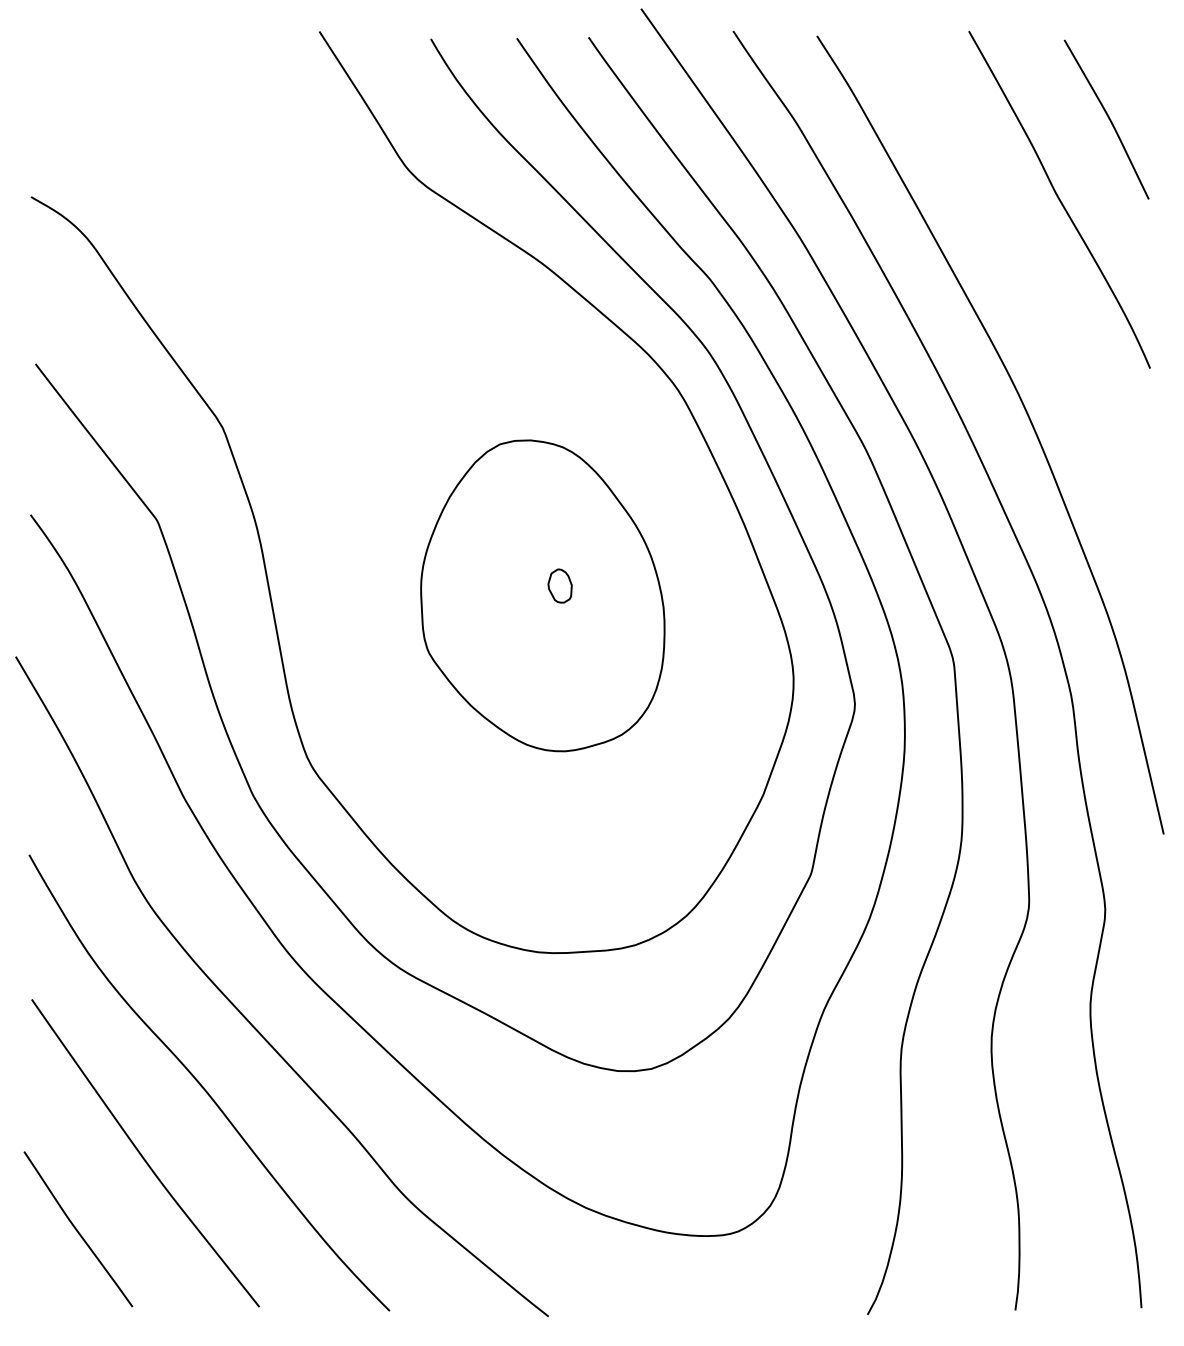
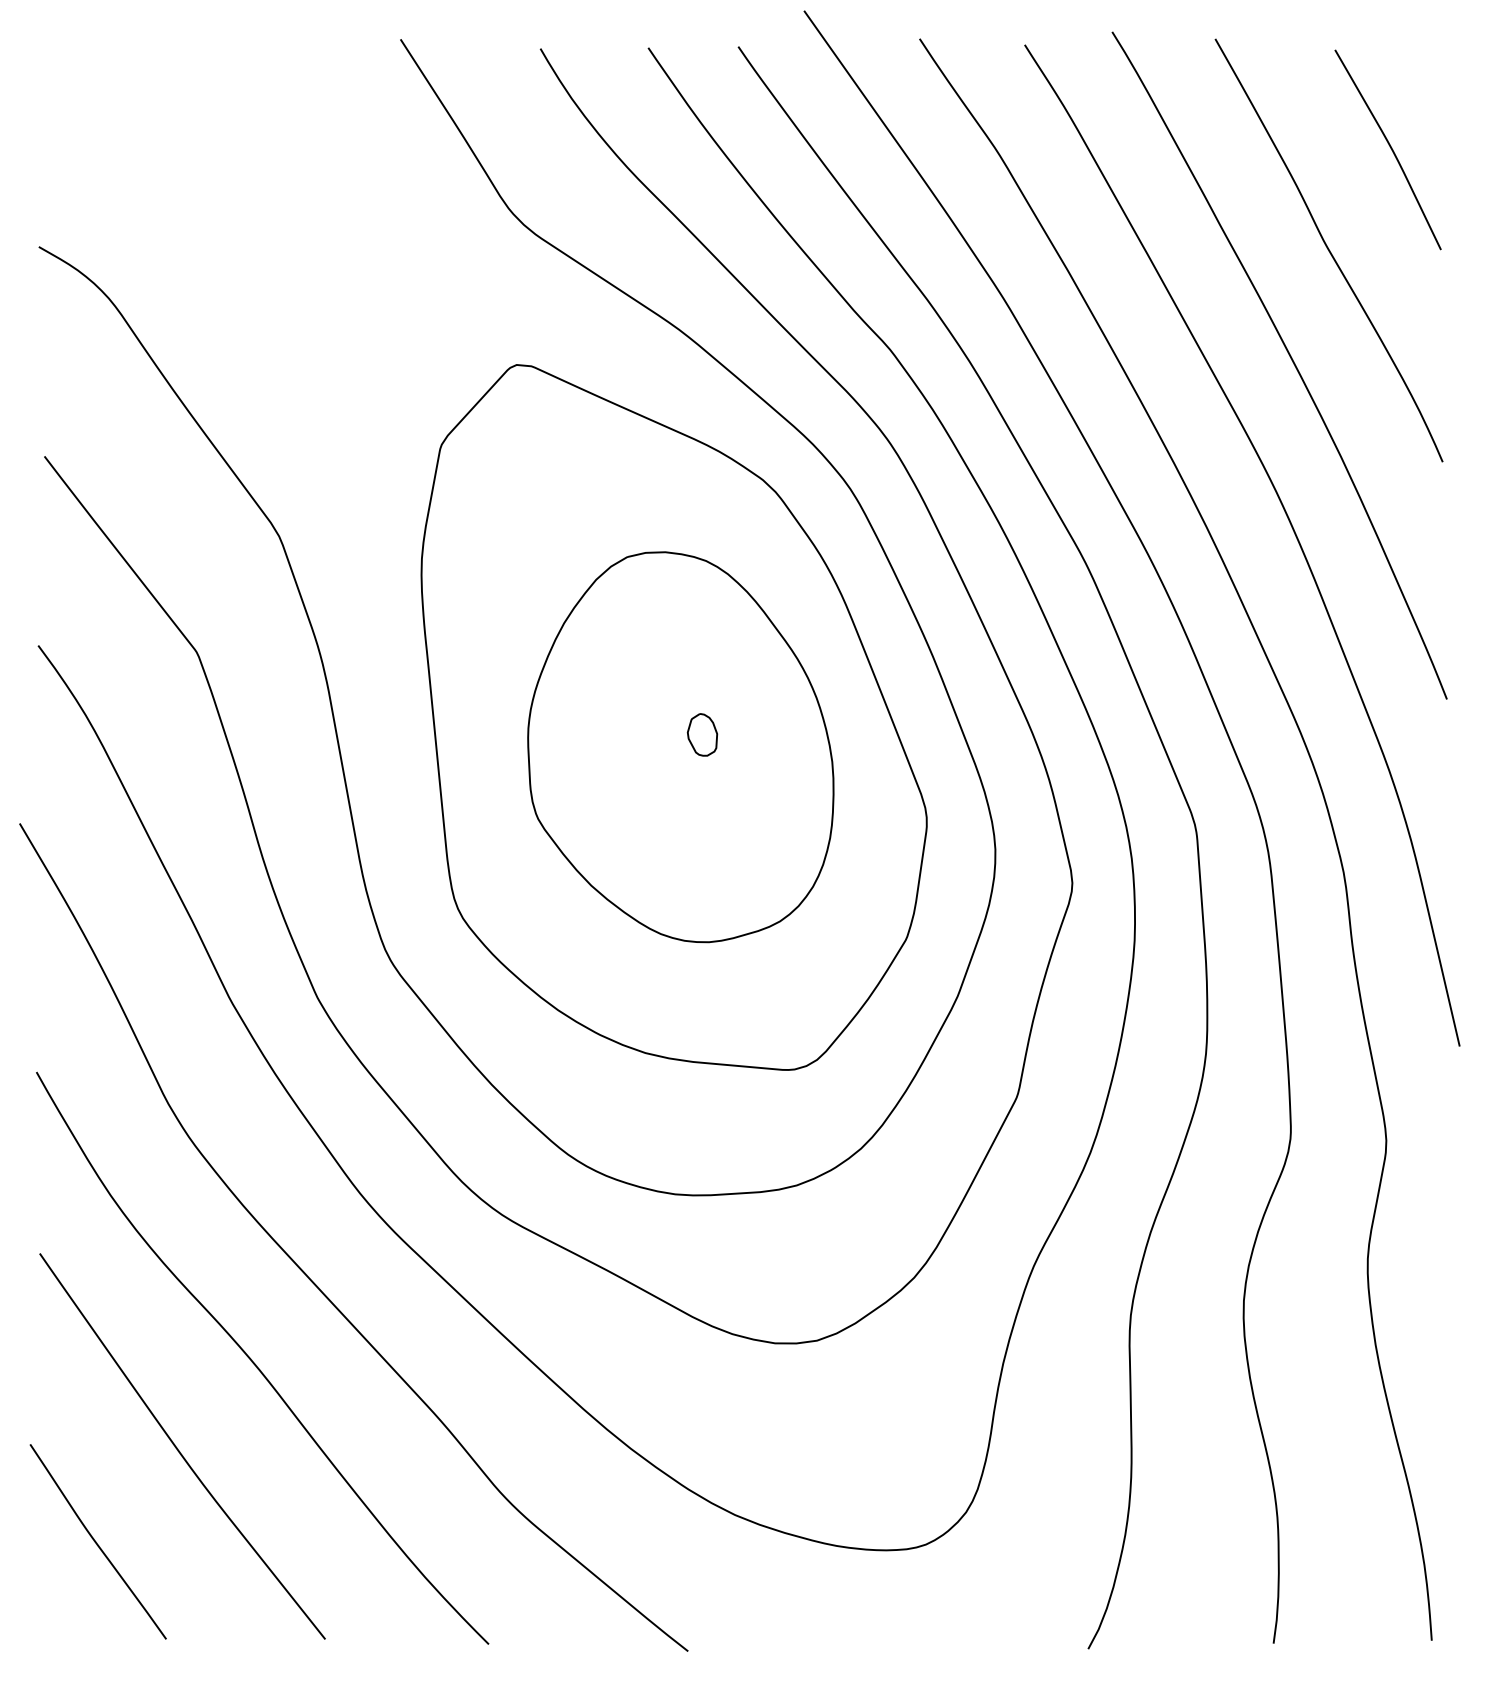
curve: (1029, 287) -> (1291, 360), added
part: (536, 572) -> (673, 717), added

